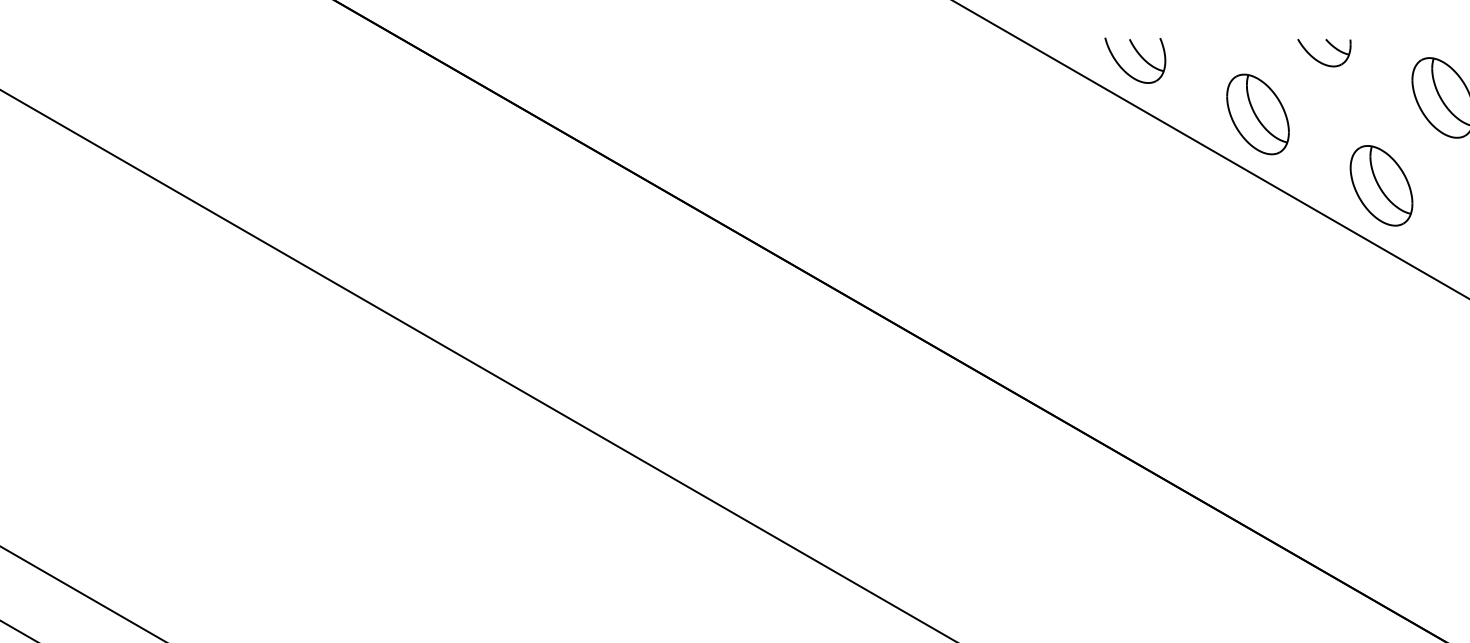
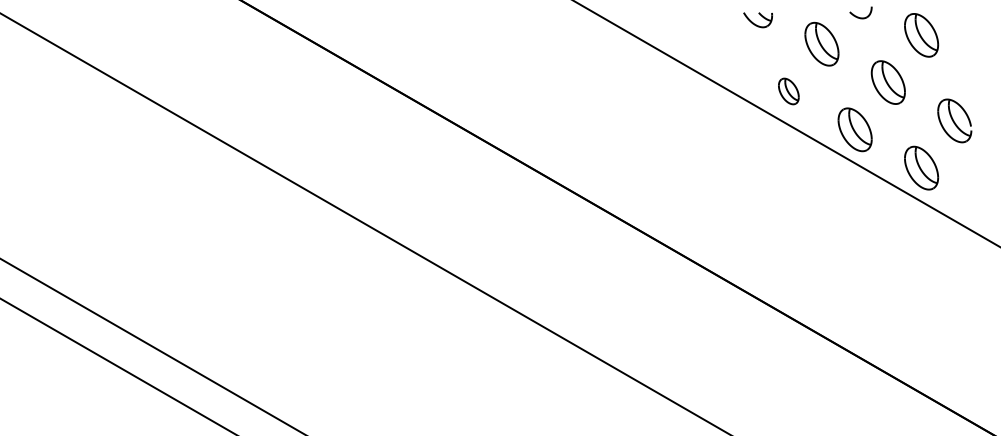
part: (1135, 61) -> (656, 24), removed
part: (1256, 113) -> (721, 52), removed
part: (1381, 185) -> (788, 91), size x0.6

